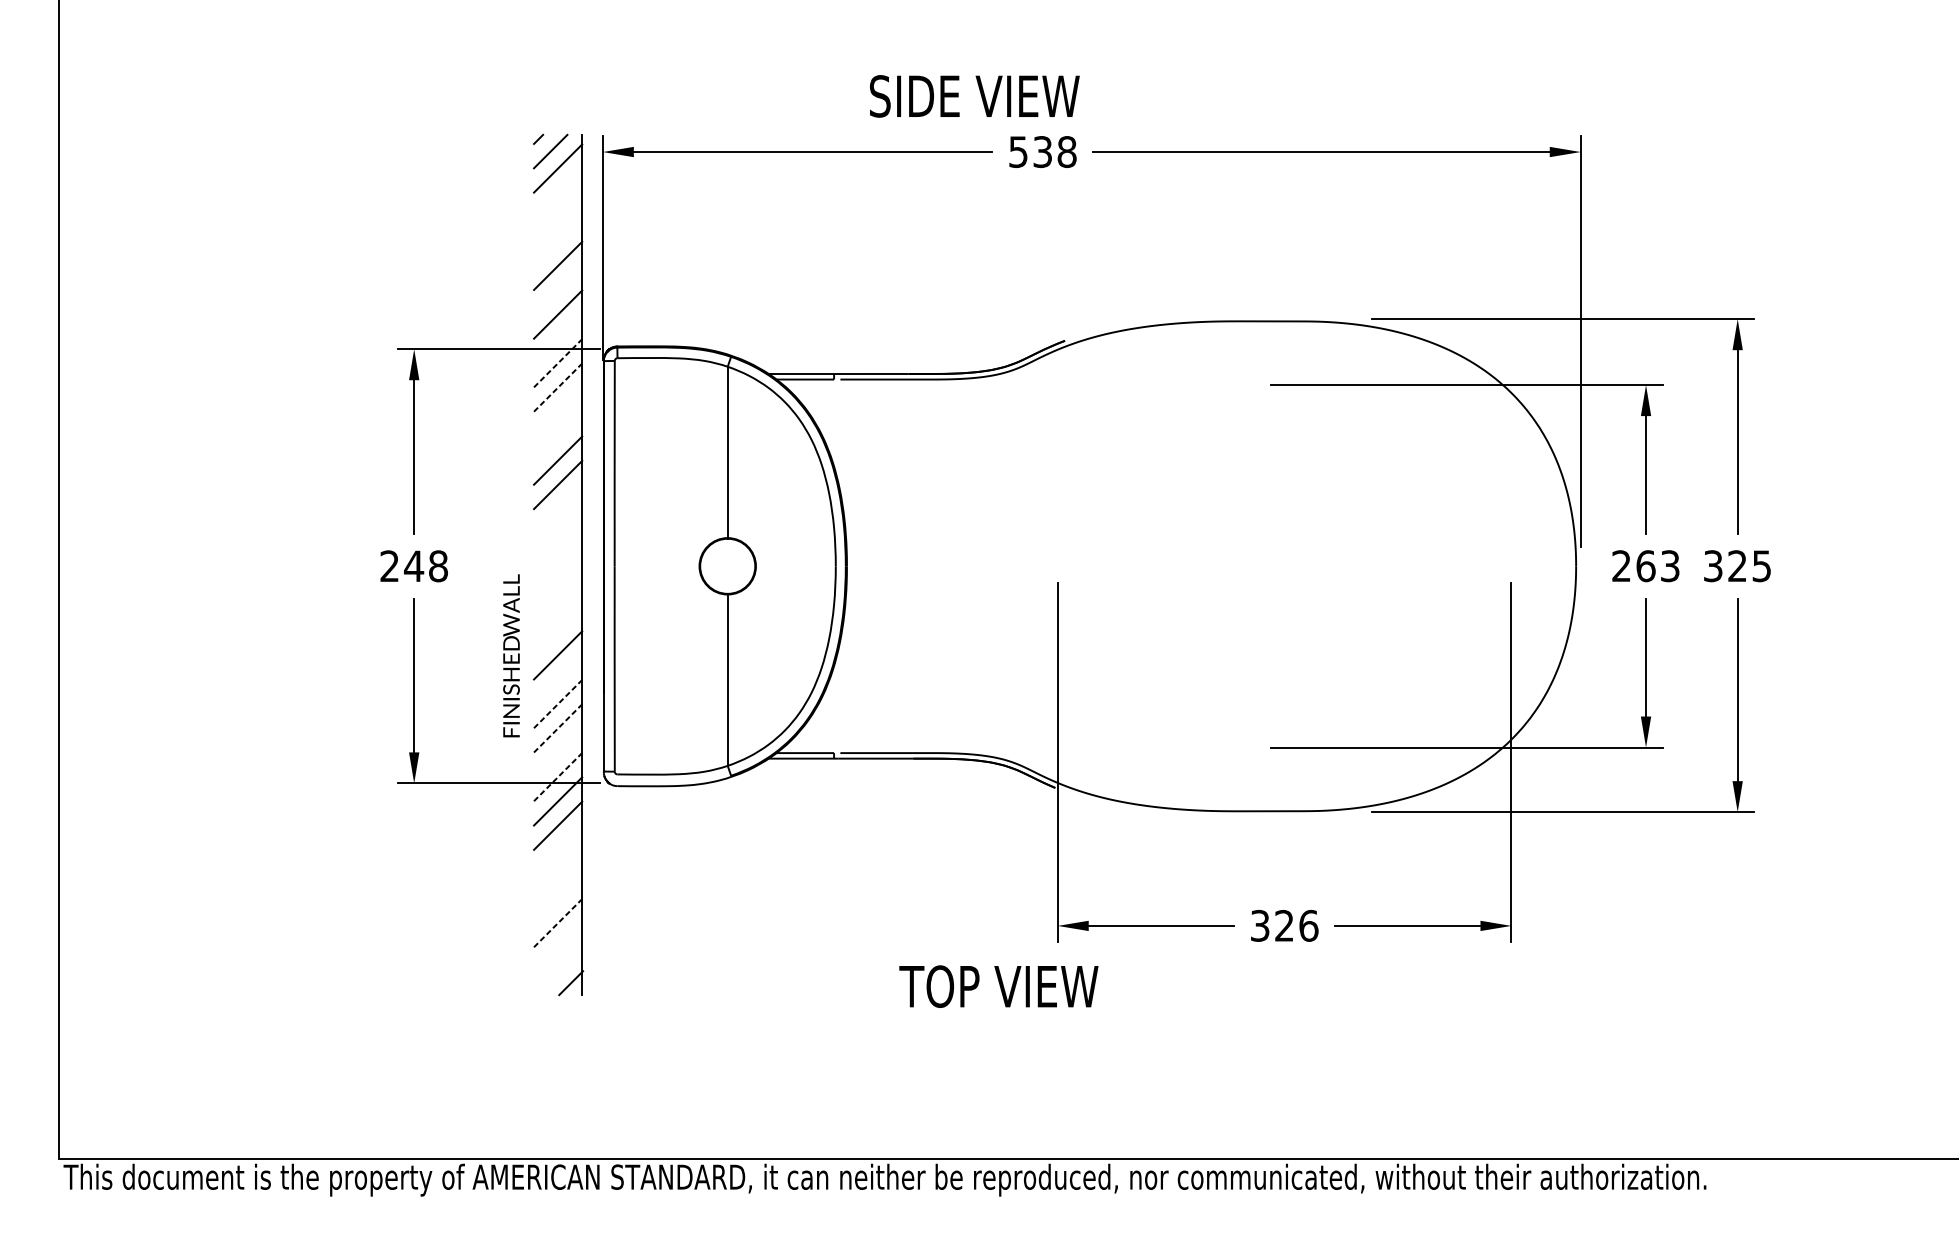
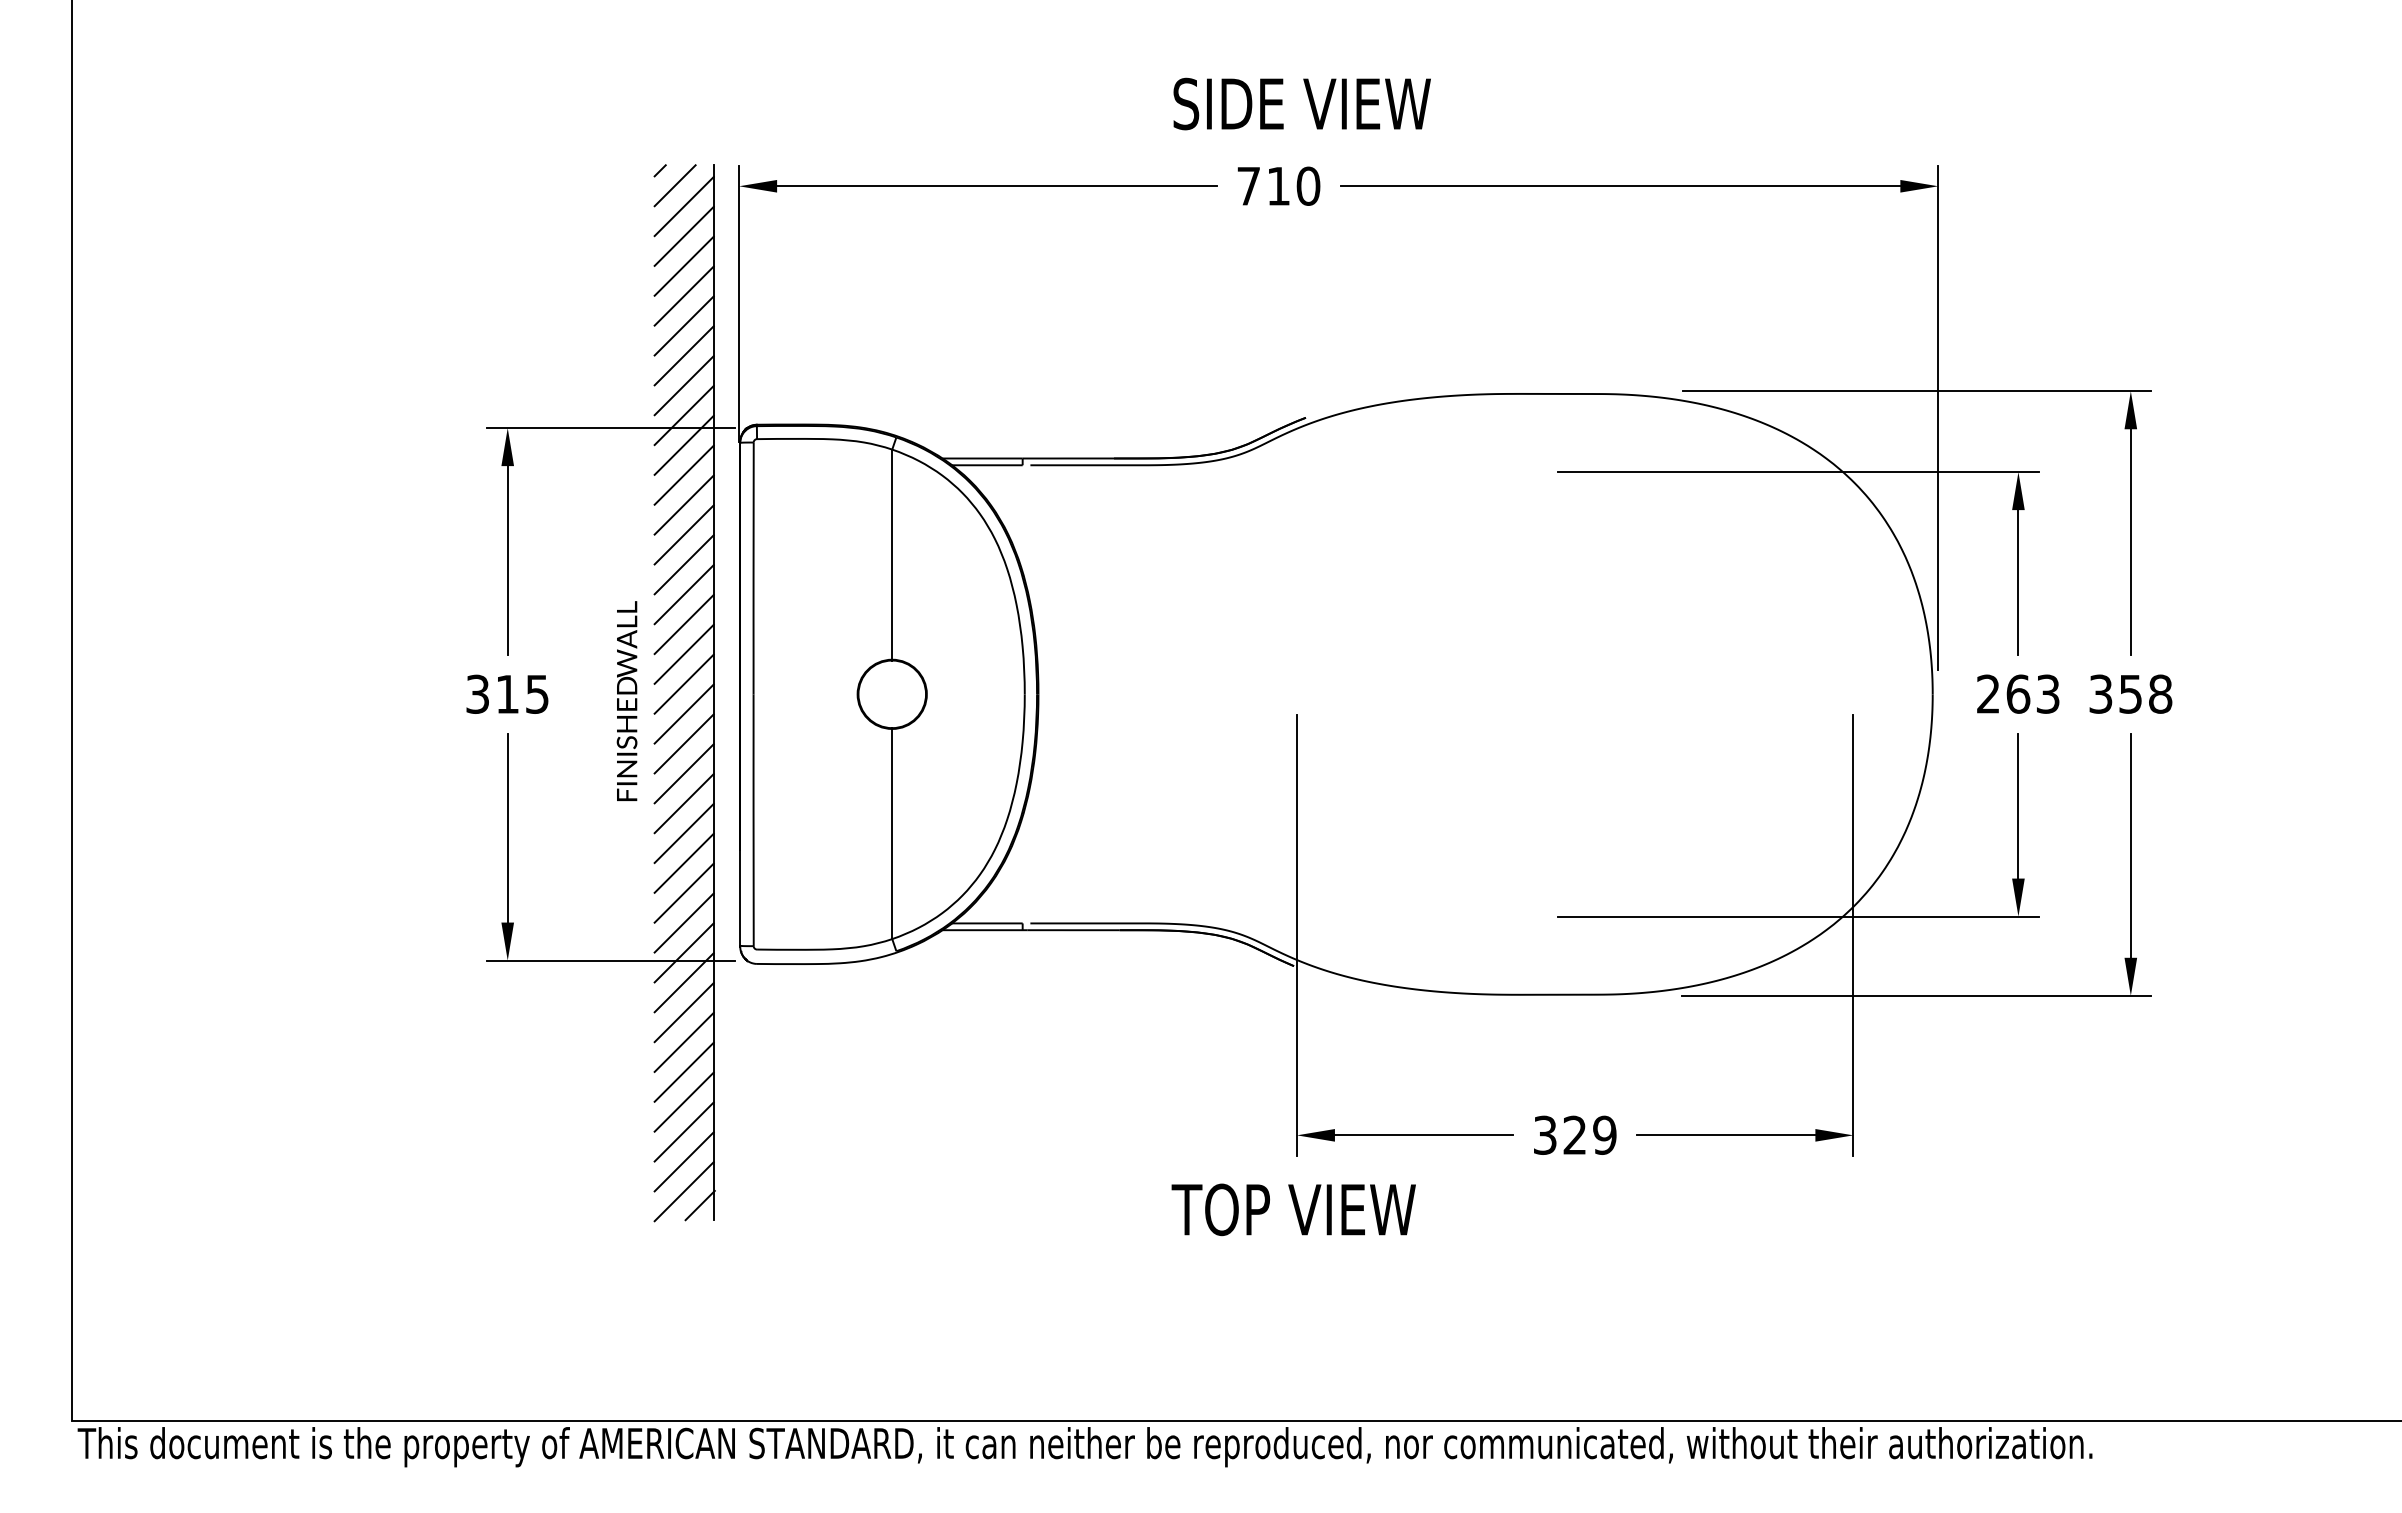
text: (974, 95) -> (1301, 103), moved
text: (1042, 151) -> (1278, 185), 538 -> 710
line: (557, 192) -> (683, 235), added
line: (557, 216) -> (683, 265), added
line: (557, 241) -> (683, 295), added
line: (557, 290) -> (683, 355), added
line: (557, 338) -> (683, 415), added
line: (558, 363) -> (684, 445), dashed -> solid
line: (558, 387) -> (684, 475), dashed -> solid
line: (557, 411) -> (683, 504), added
line: (557, 435) -> (683, 534), added
line: (557, 509) -> (683, 624), added
line: (557, 533) -> (683, 653), added
line: (557, 557) -> (683, 683), added
text: (414, 565) -> (507, 693), 248 -> 315
text: (1749, 565) -> (2145, 693), 325 -> 358
line: (557, 581) -> (683, 713), added
line: (557, 606) -> (683, 743), added
line: (557, 630) -> (683, 773), added
text: (511, 655) -> (626, 700), moved
line: (557, 678) -> (683, 832), added
line: (558, 704) -> (684, 863), dashed -> solid
line: (558, 728) -> (684, 893), dashed -> solid
line: (557, 752) -> (683, 922), added
line: (558, 776) -> (684, 952), dashed -> solid
line: (557, 849) -> (683, 1041), added
line: (557, 873) -> (683, 1071), added
line: (557, 898) -> (683, 1101), added
line: (558, 922) -> (684, 1131), dashed -> solid
text: (1308, 925) -> (1604, 1134), 326 -> 329
line: (557, 947) -> (683, 1161), added
line: (557, 971) -> (683, 1191), added
text: (998, 986) -> (1293, 1209), moved

